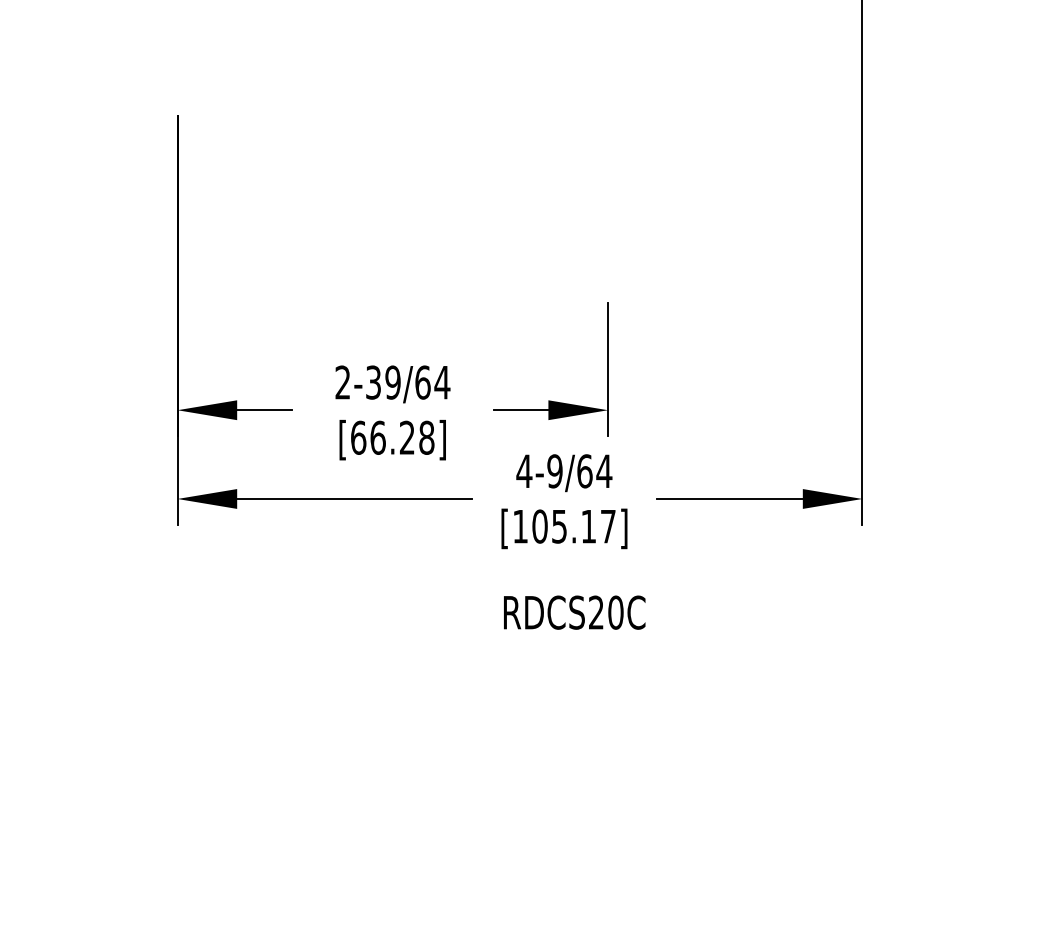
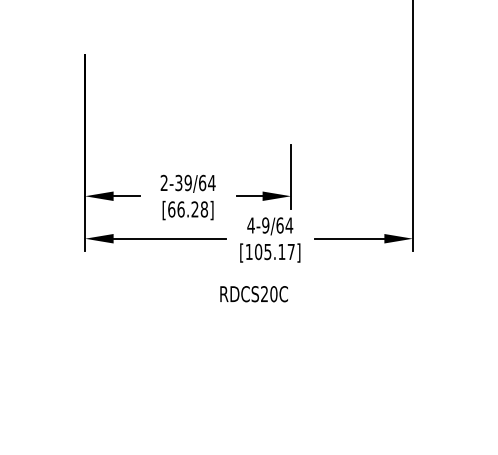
text: (573, 613) -> (253, 294), moved

